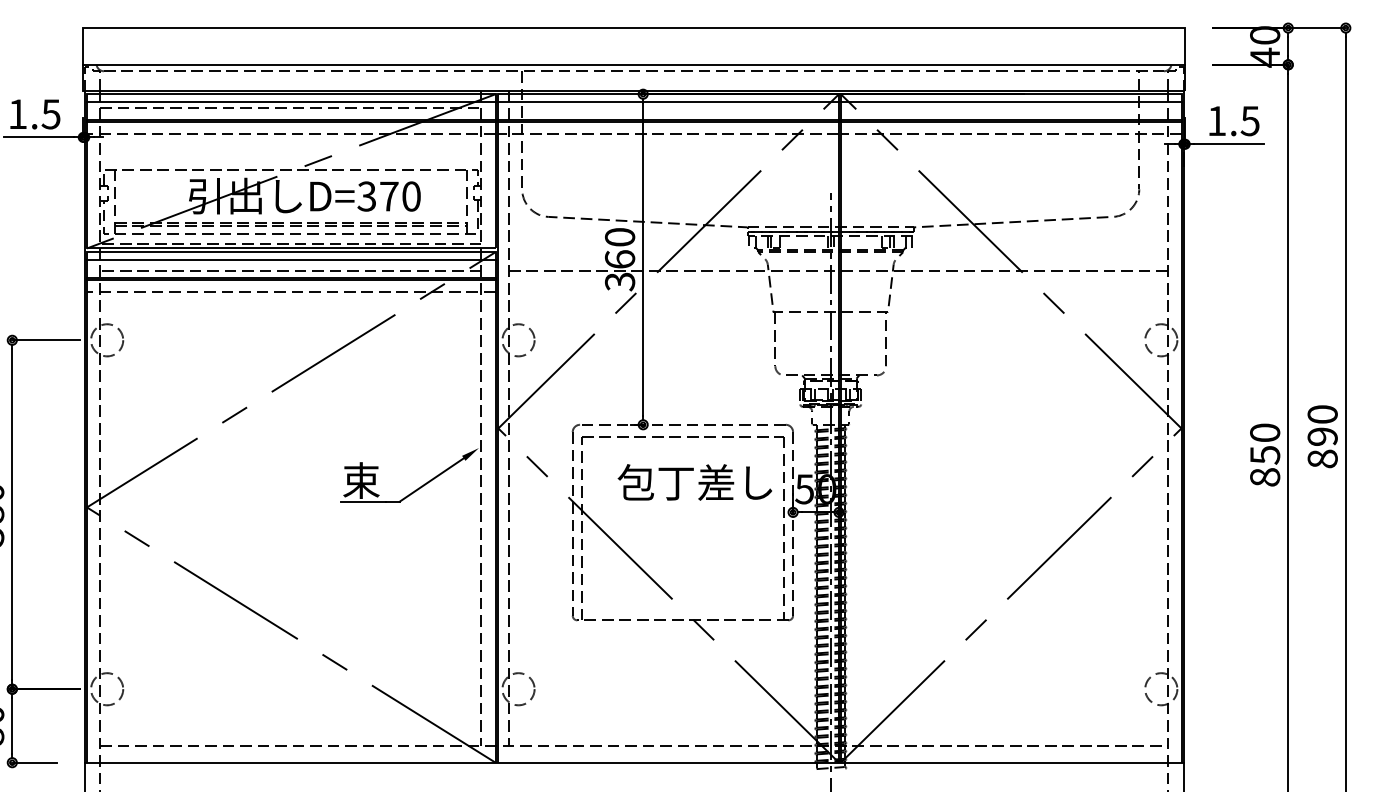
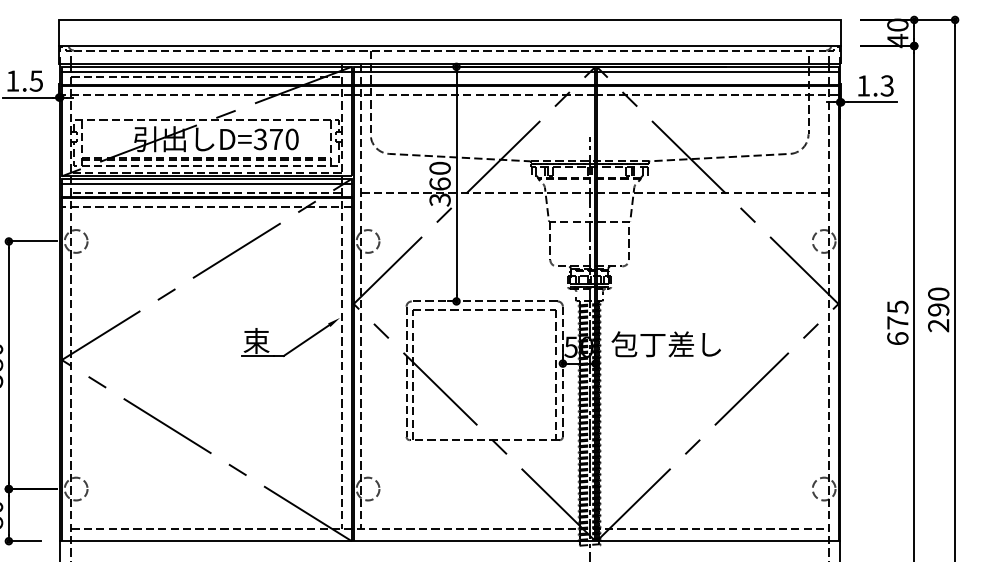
text: (1250, 120) -> (887, 85), 1.5 -> 1.3
text: (1264, 454) -> (897, 322), 850 -> 675
text: (1322, 458) -> (938, 325), 890 -> 290
text: (693, 482) -> (665, 344), moved

